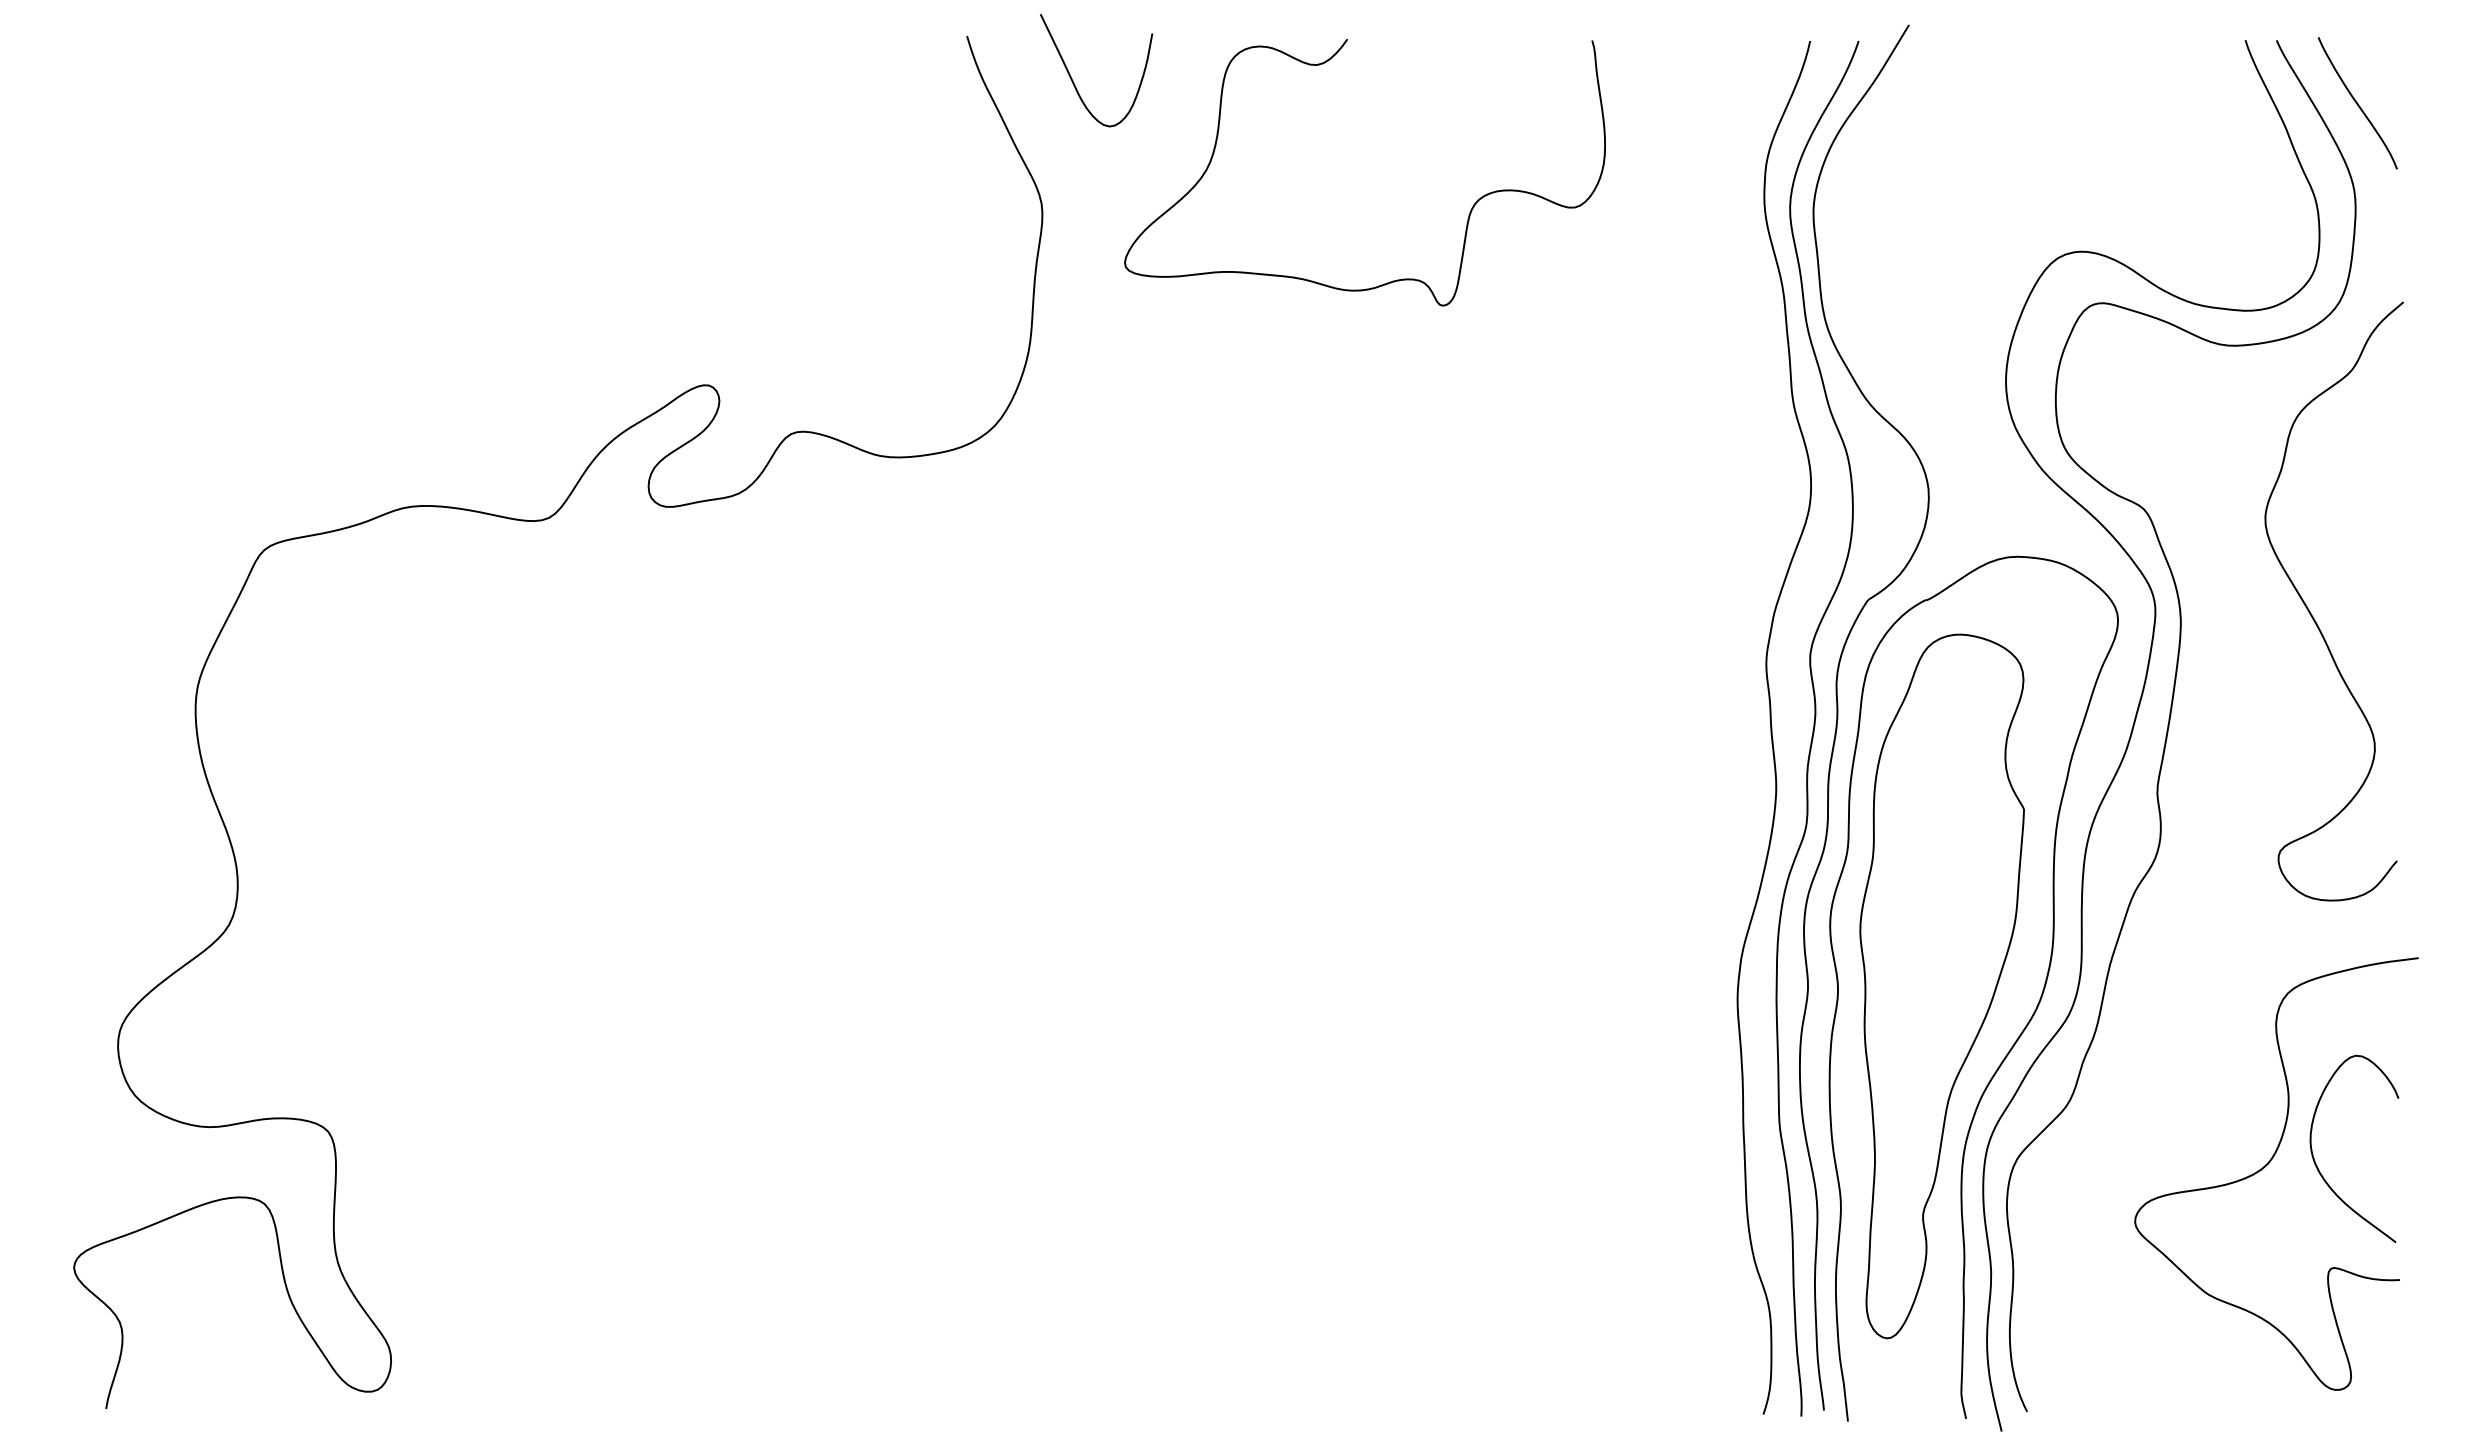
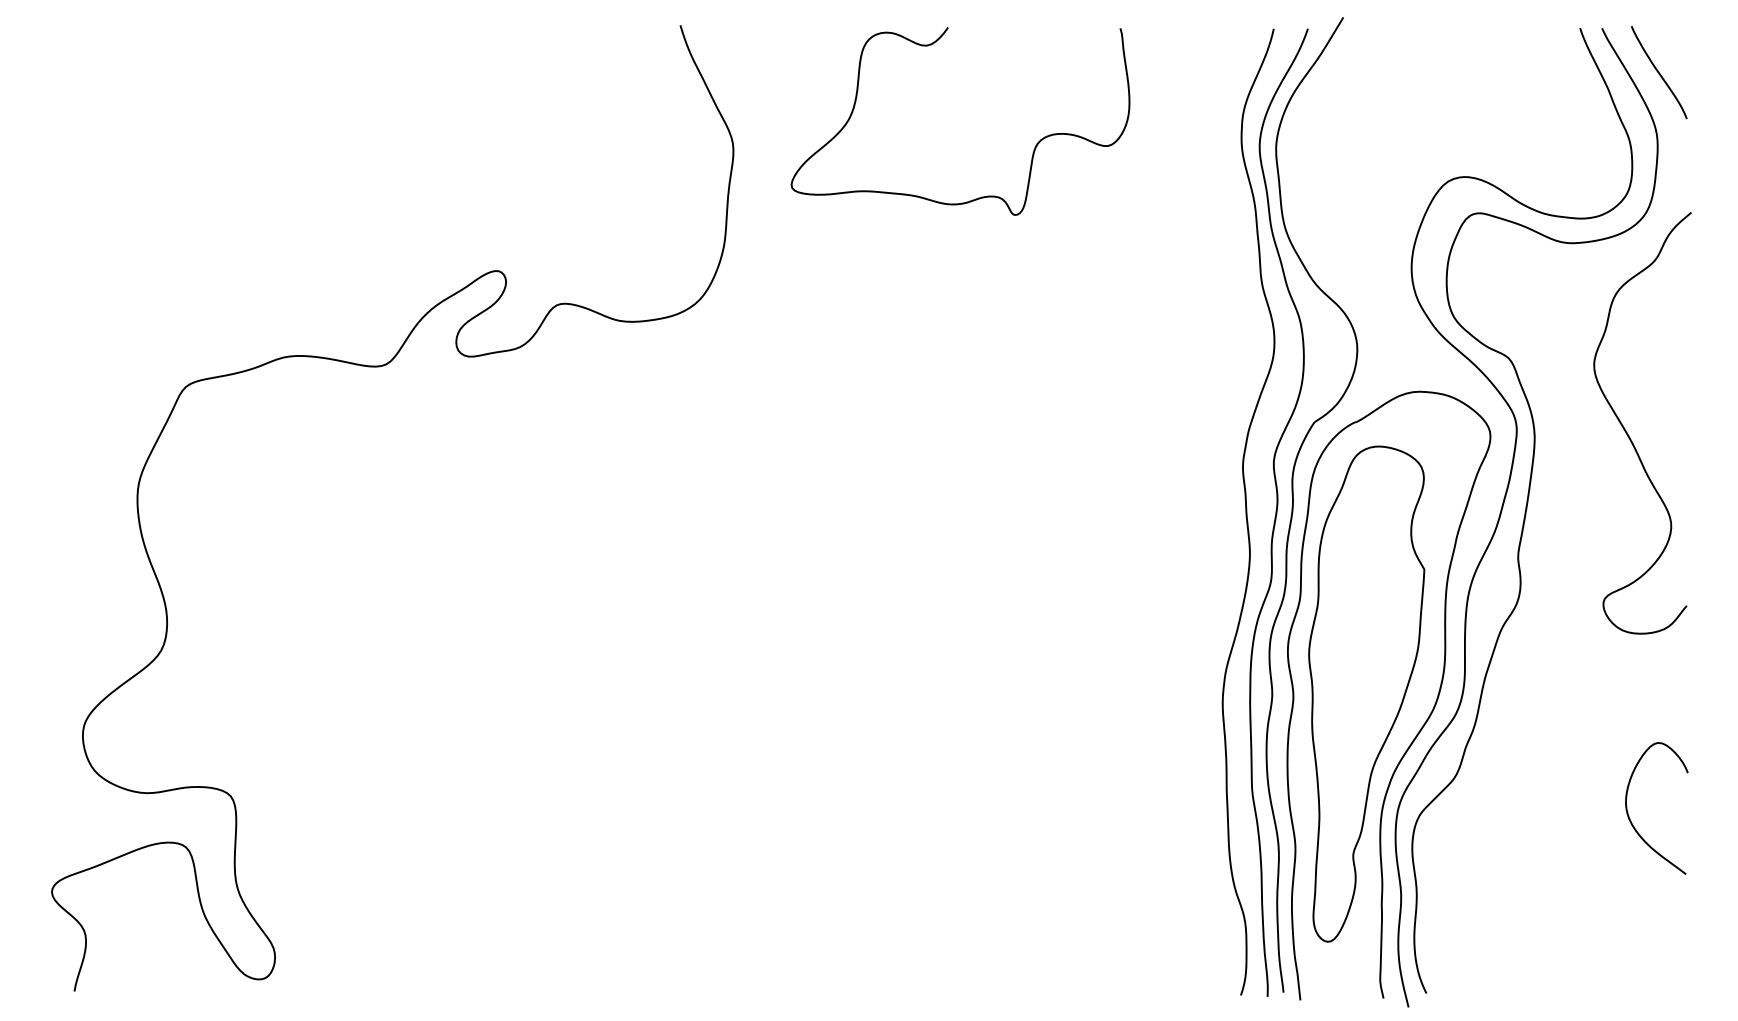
curve: (1074, 82) -> (756, 57), removed
curve: (2268, 1164) -> (1596, 819), removed

